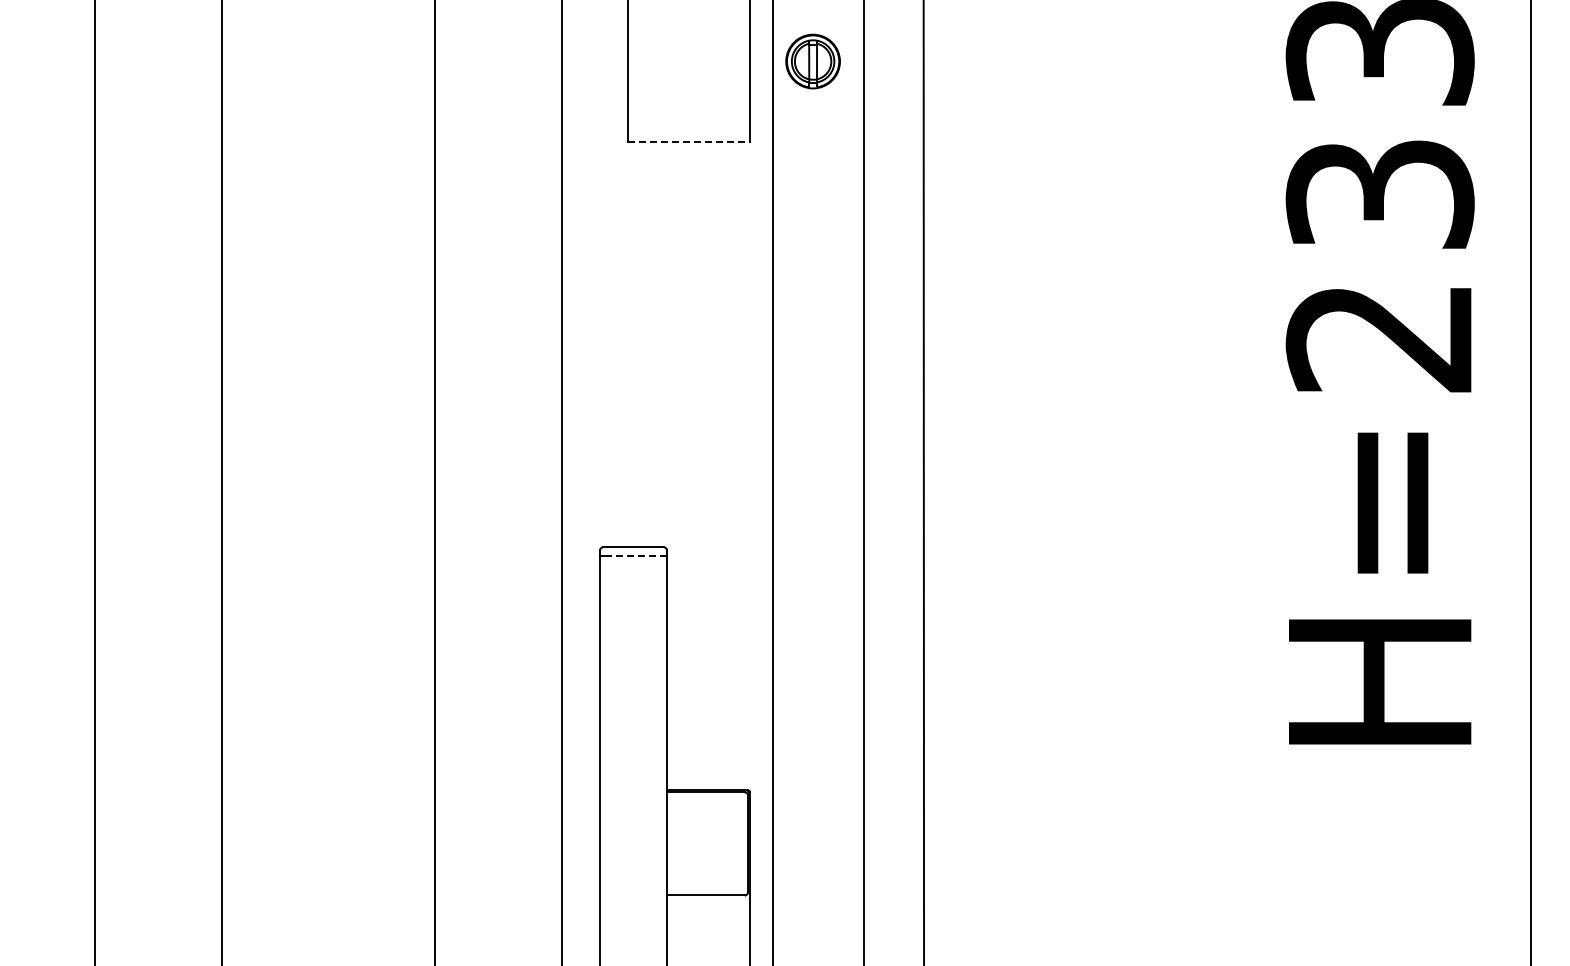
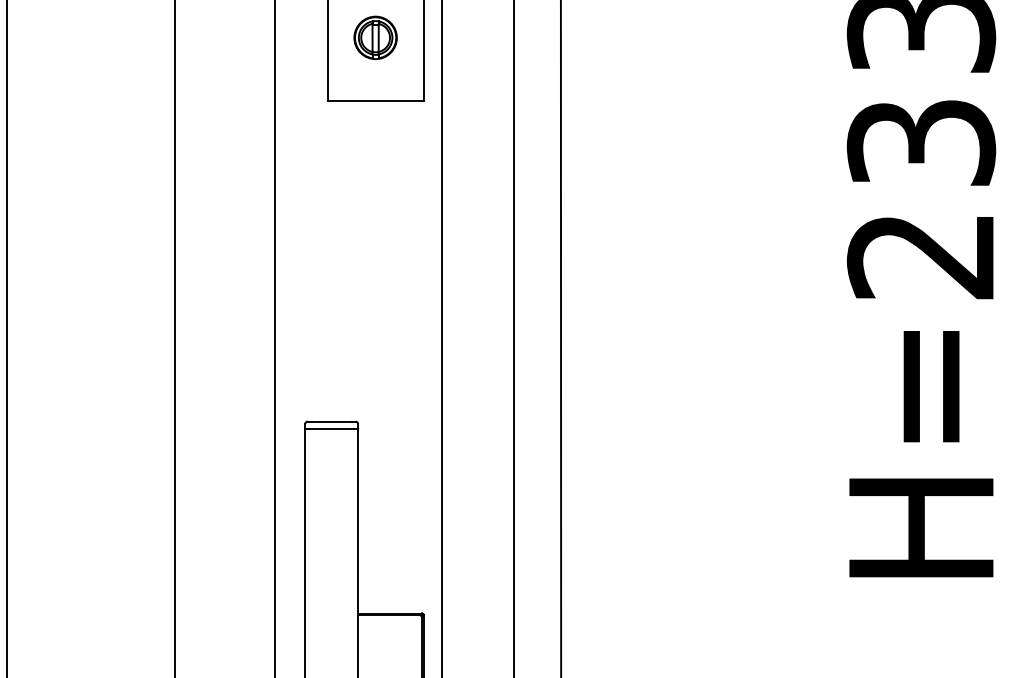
part: (812, 61) -> (375, 37), moved
line: (689, 142) -> (375, 101), dashed -> solid
line: (634, 556) -> (332, 428), dashed -> solid

